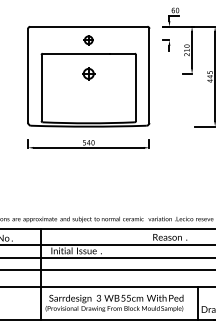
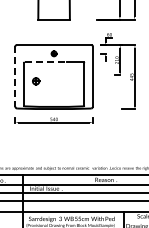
line: (76, 53) -> (46, 62), solid -> dashed
part: (89, 74) -> (36, 81), moved
line: (28, 77) -> (15, 77), solid -> dashed

